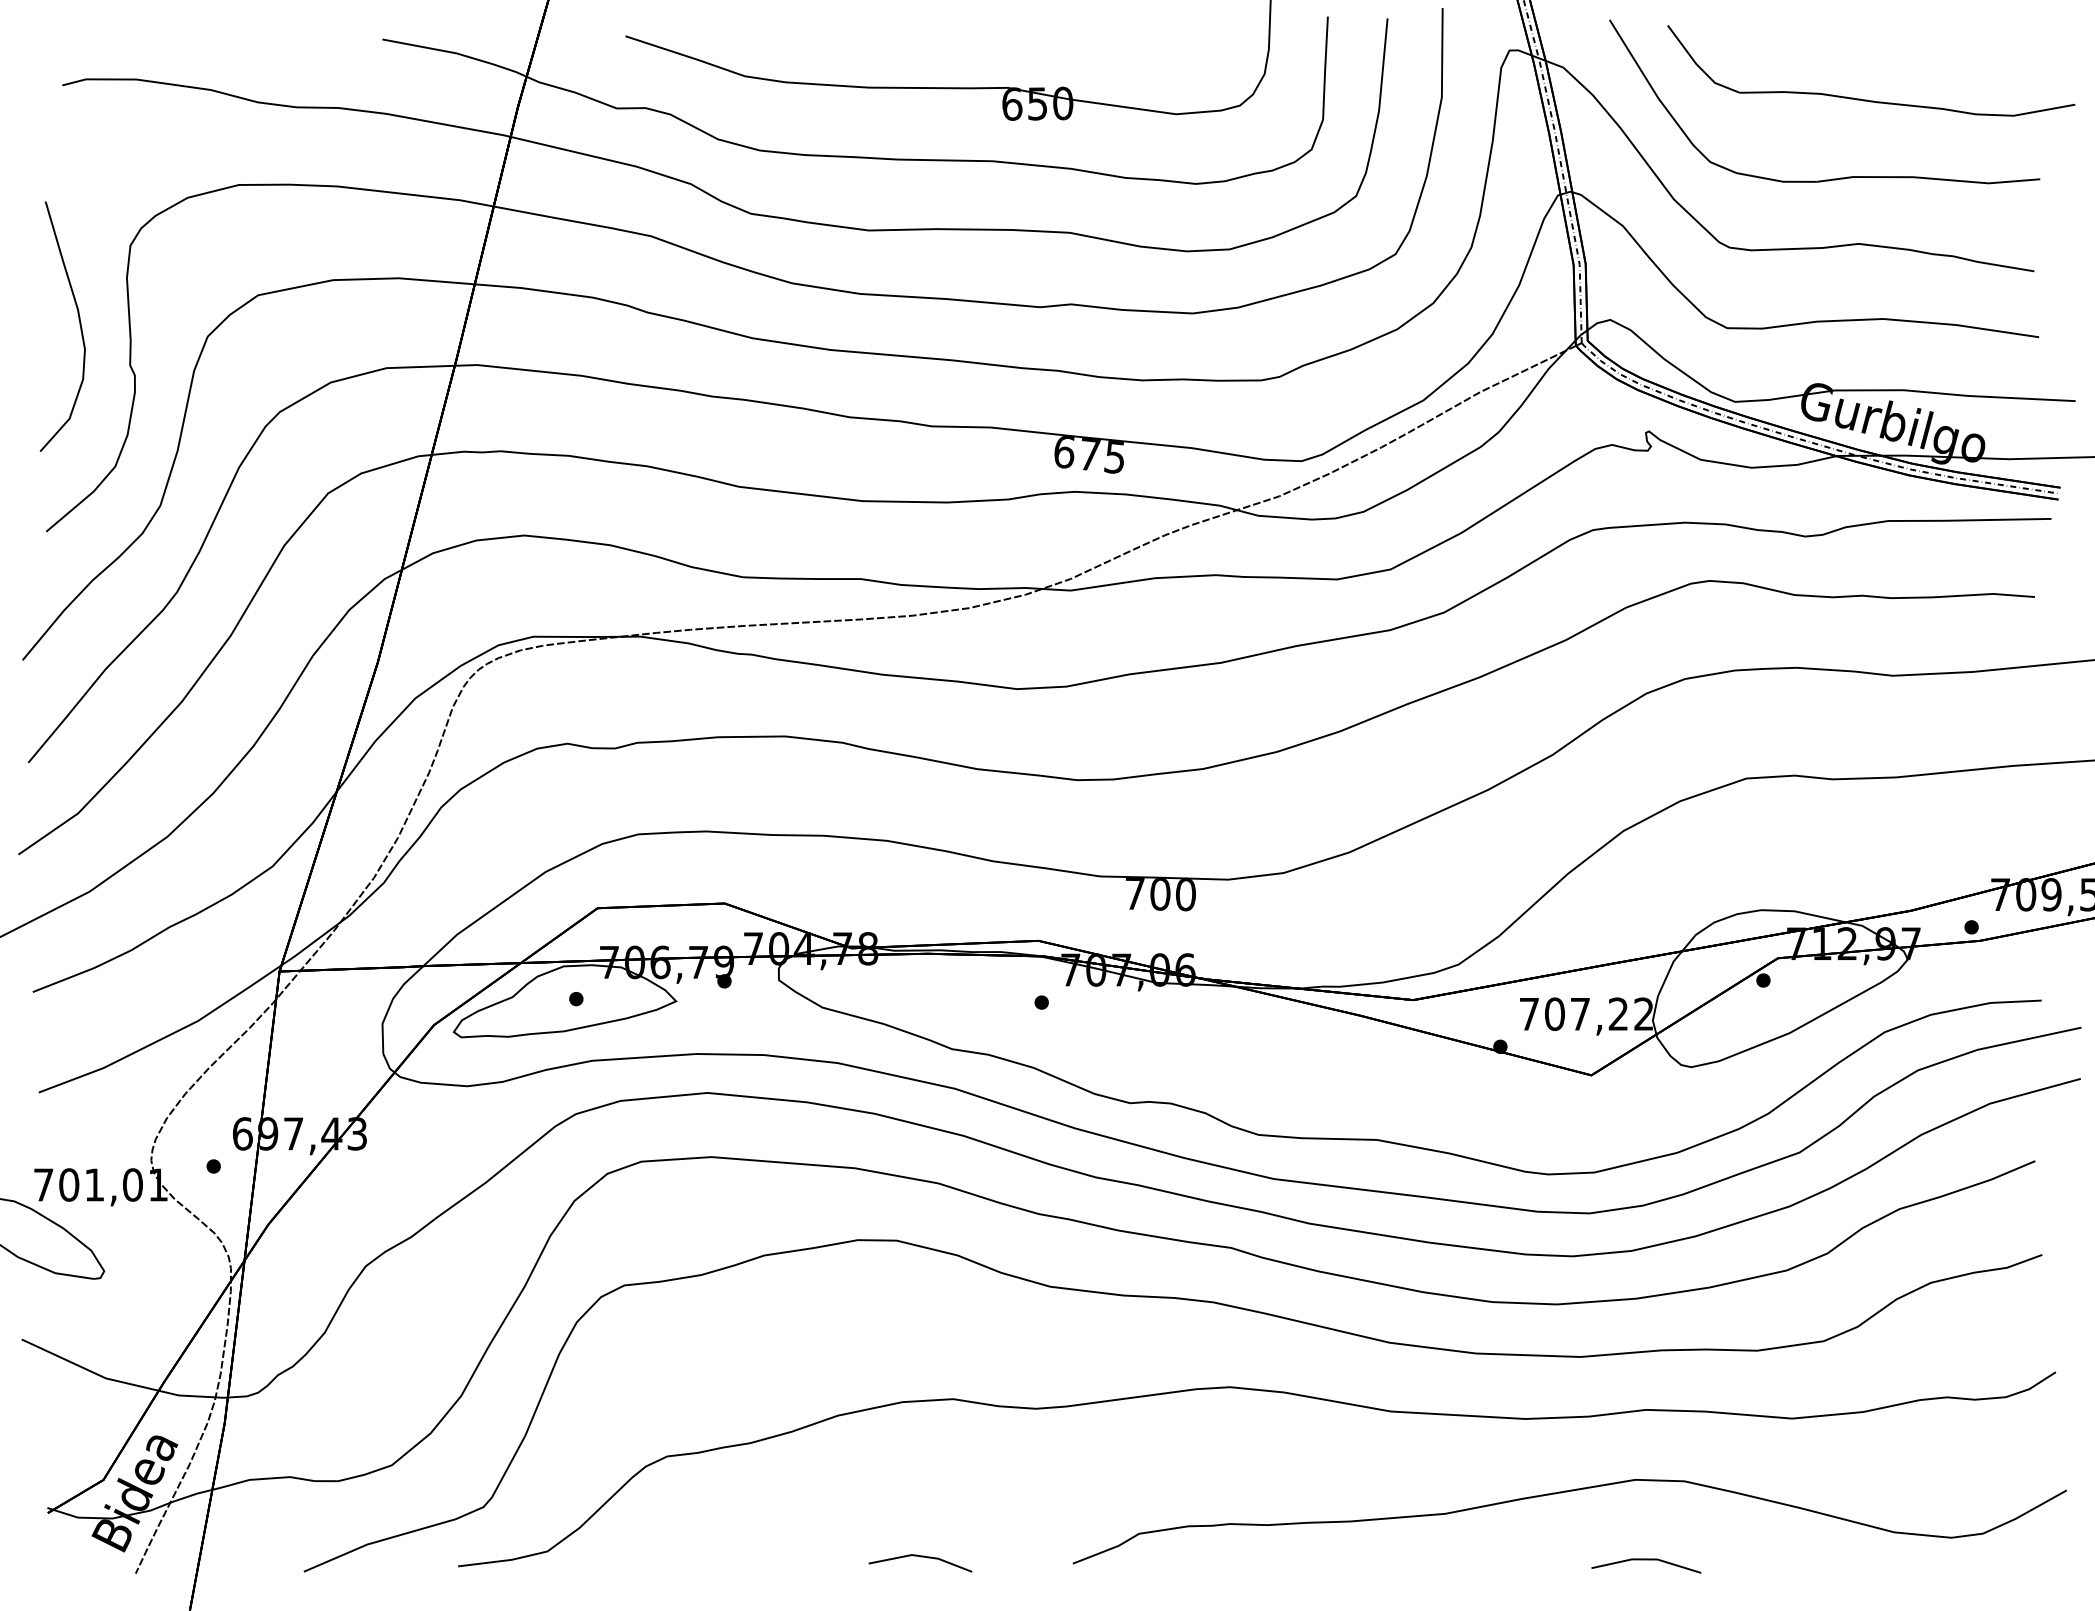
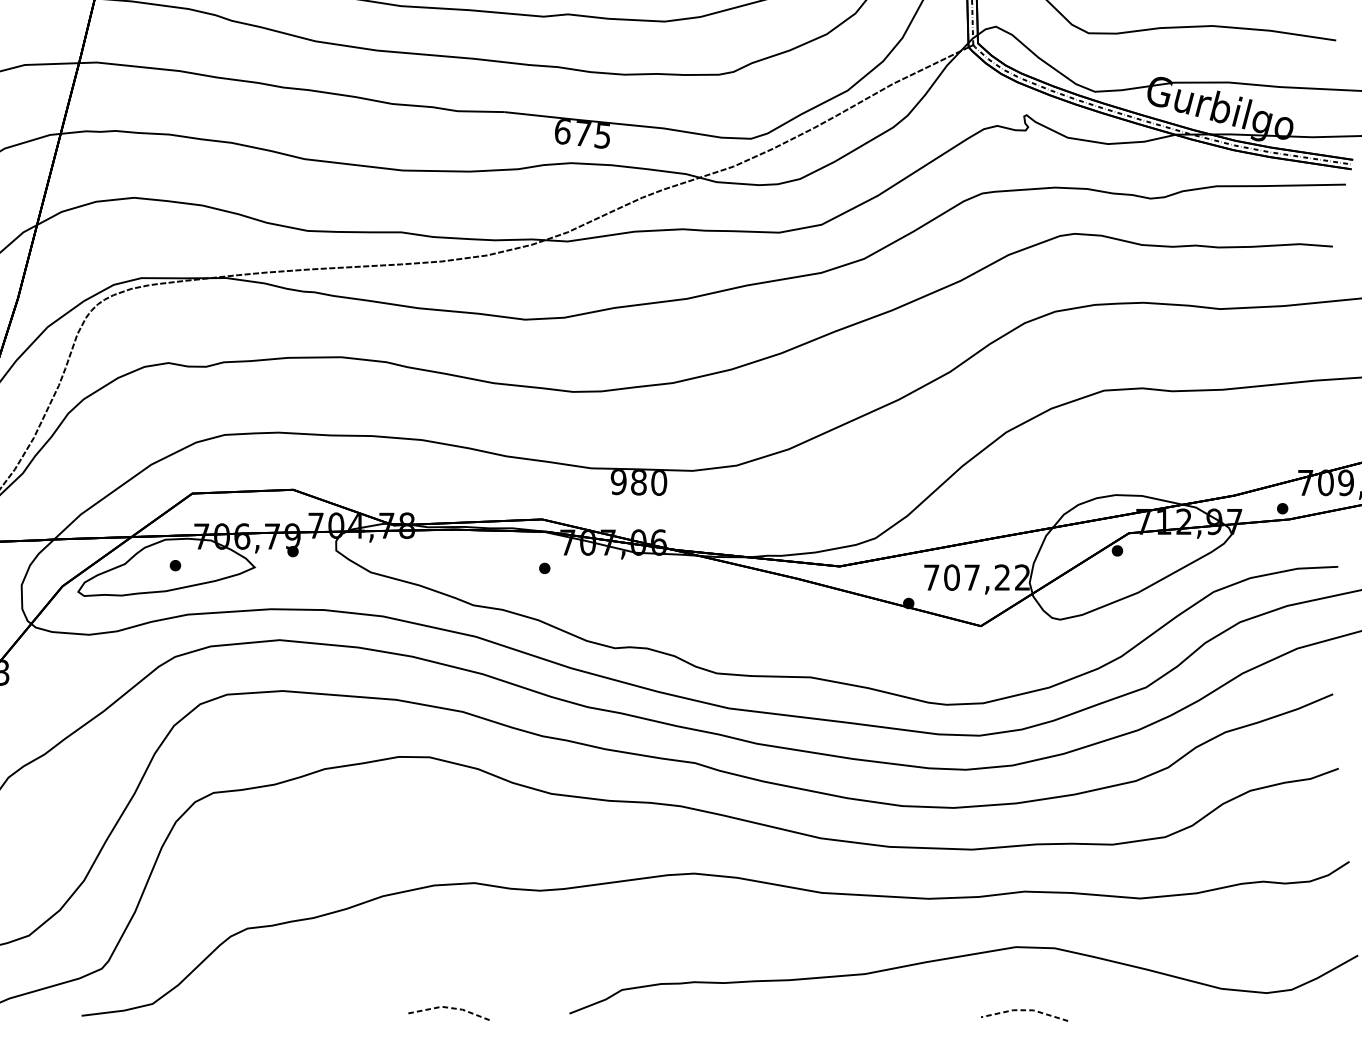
text: (1147, 894) -> (628, 482), 700 -> 980
line: (920, 1556) -> (448, 1007), solid -> dashed
line: (1646, 1559) -> (1024, 1010), solid -> dashed

